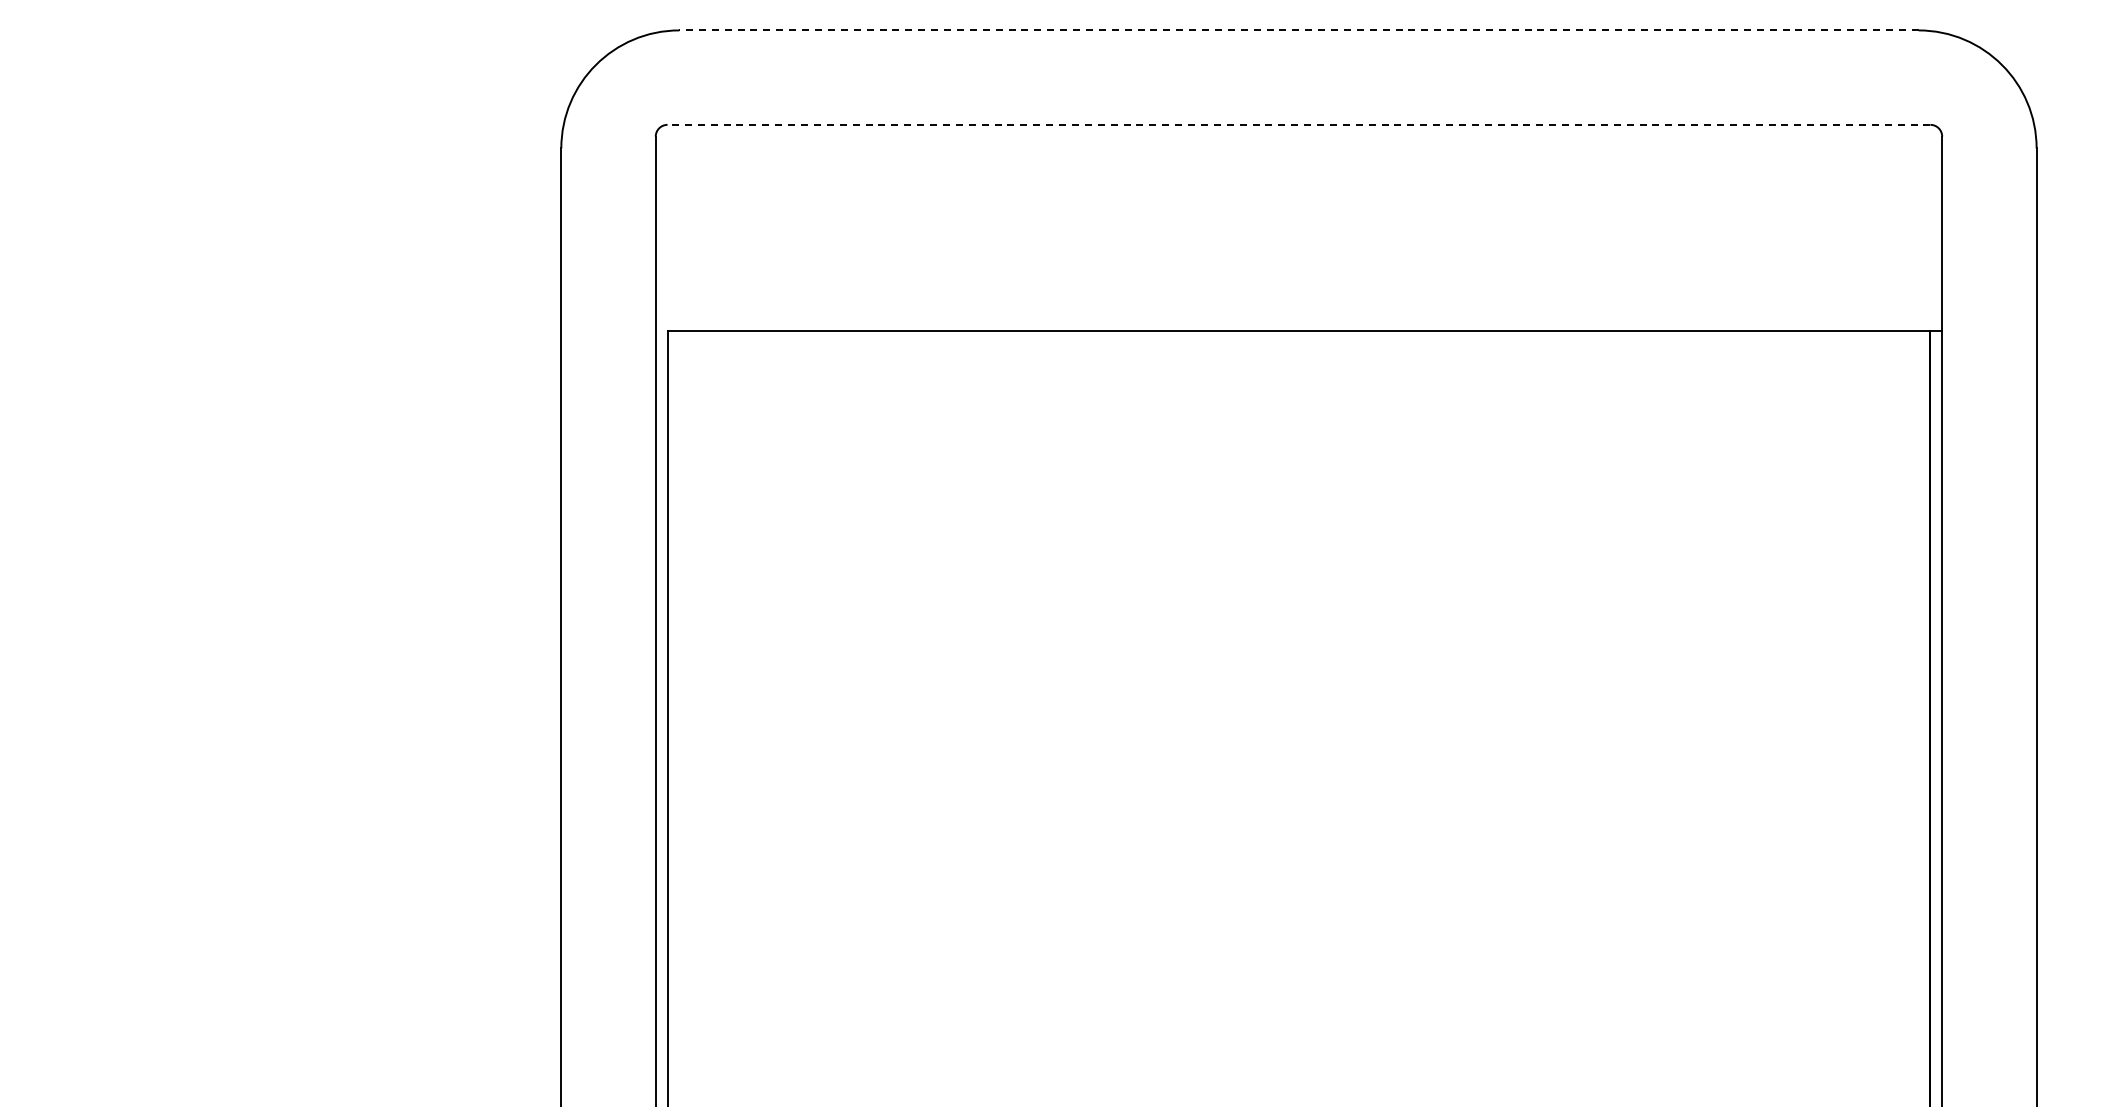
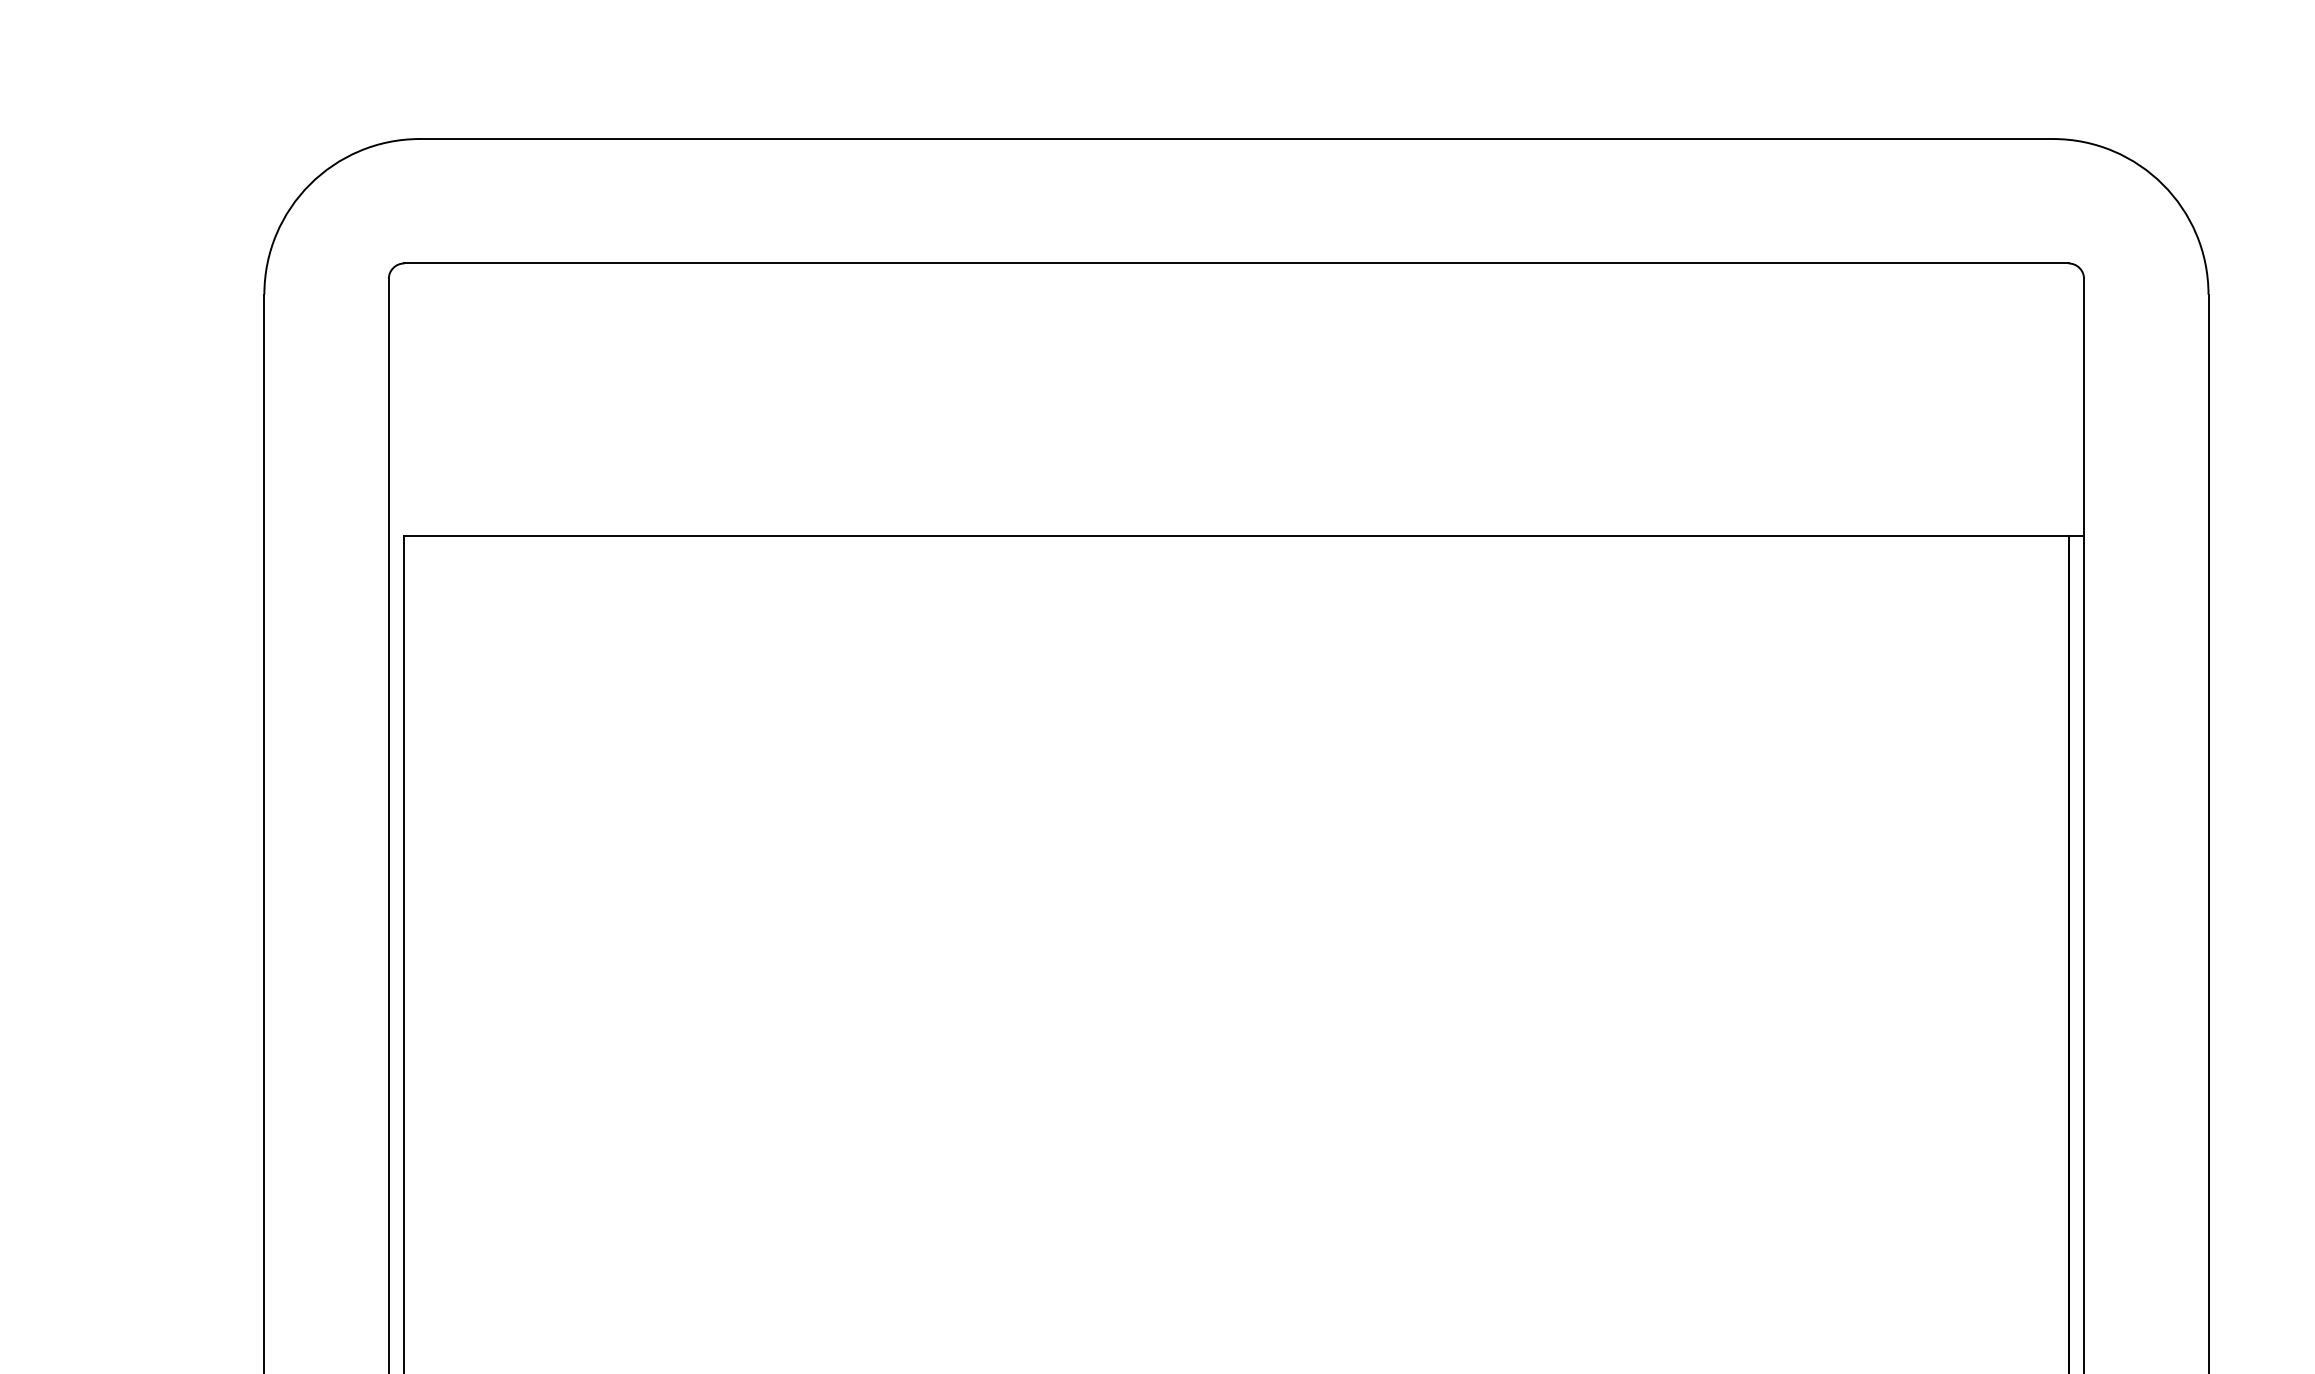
line: (1298, 30) -> (1235, 139), dashed -> solid
line: (1298, 124) -> (1235, 262), dashed -> solid

